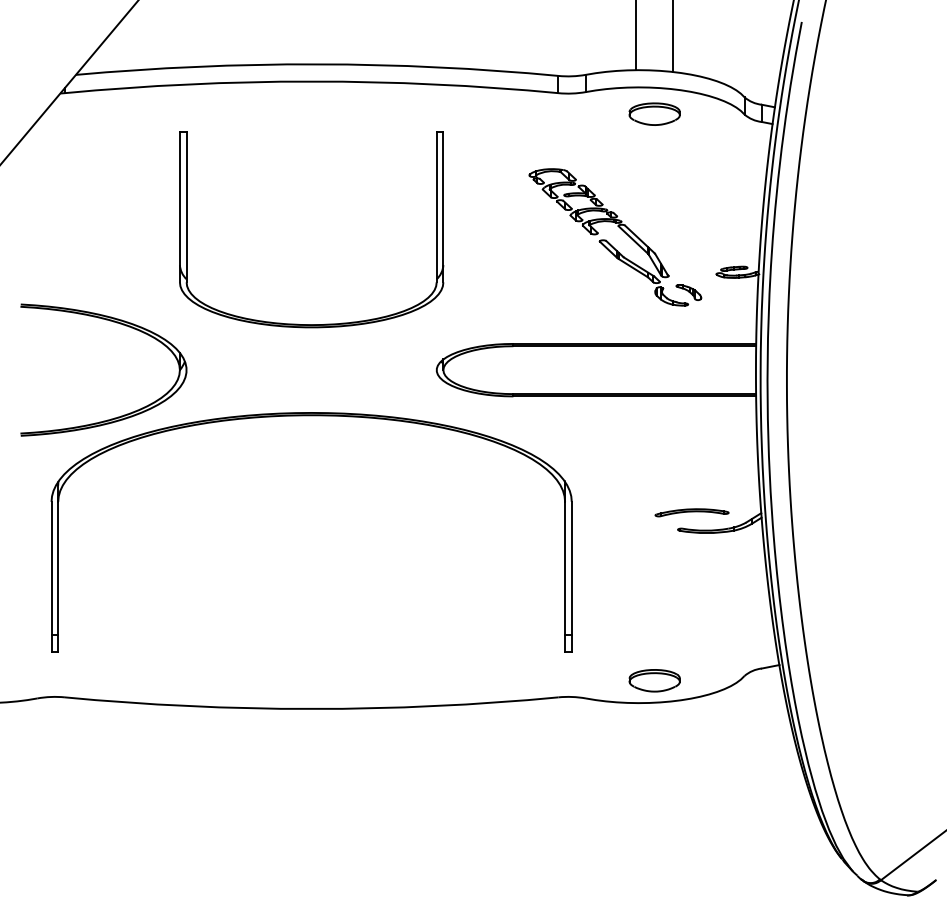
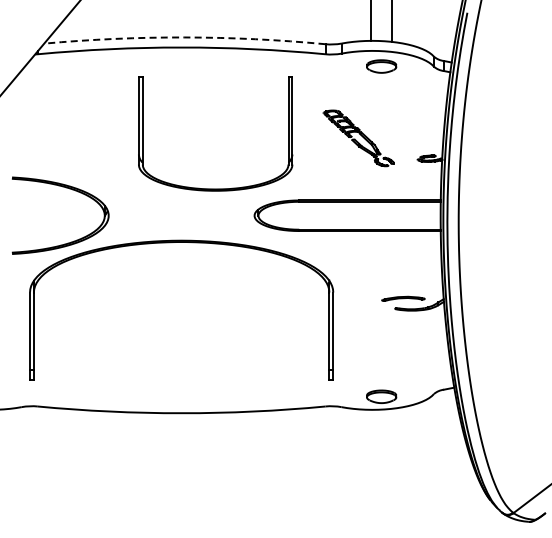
arc: (316, 64) -> (184, 37), solid -> dashed
part: (615, 237) -> (358, 138), size x0.7
part: (311, 323) -> (215, 188), moved

